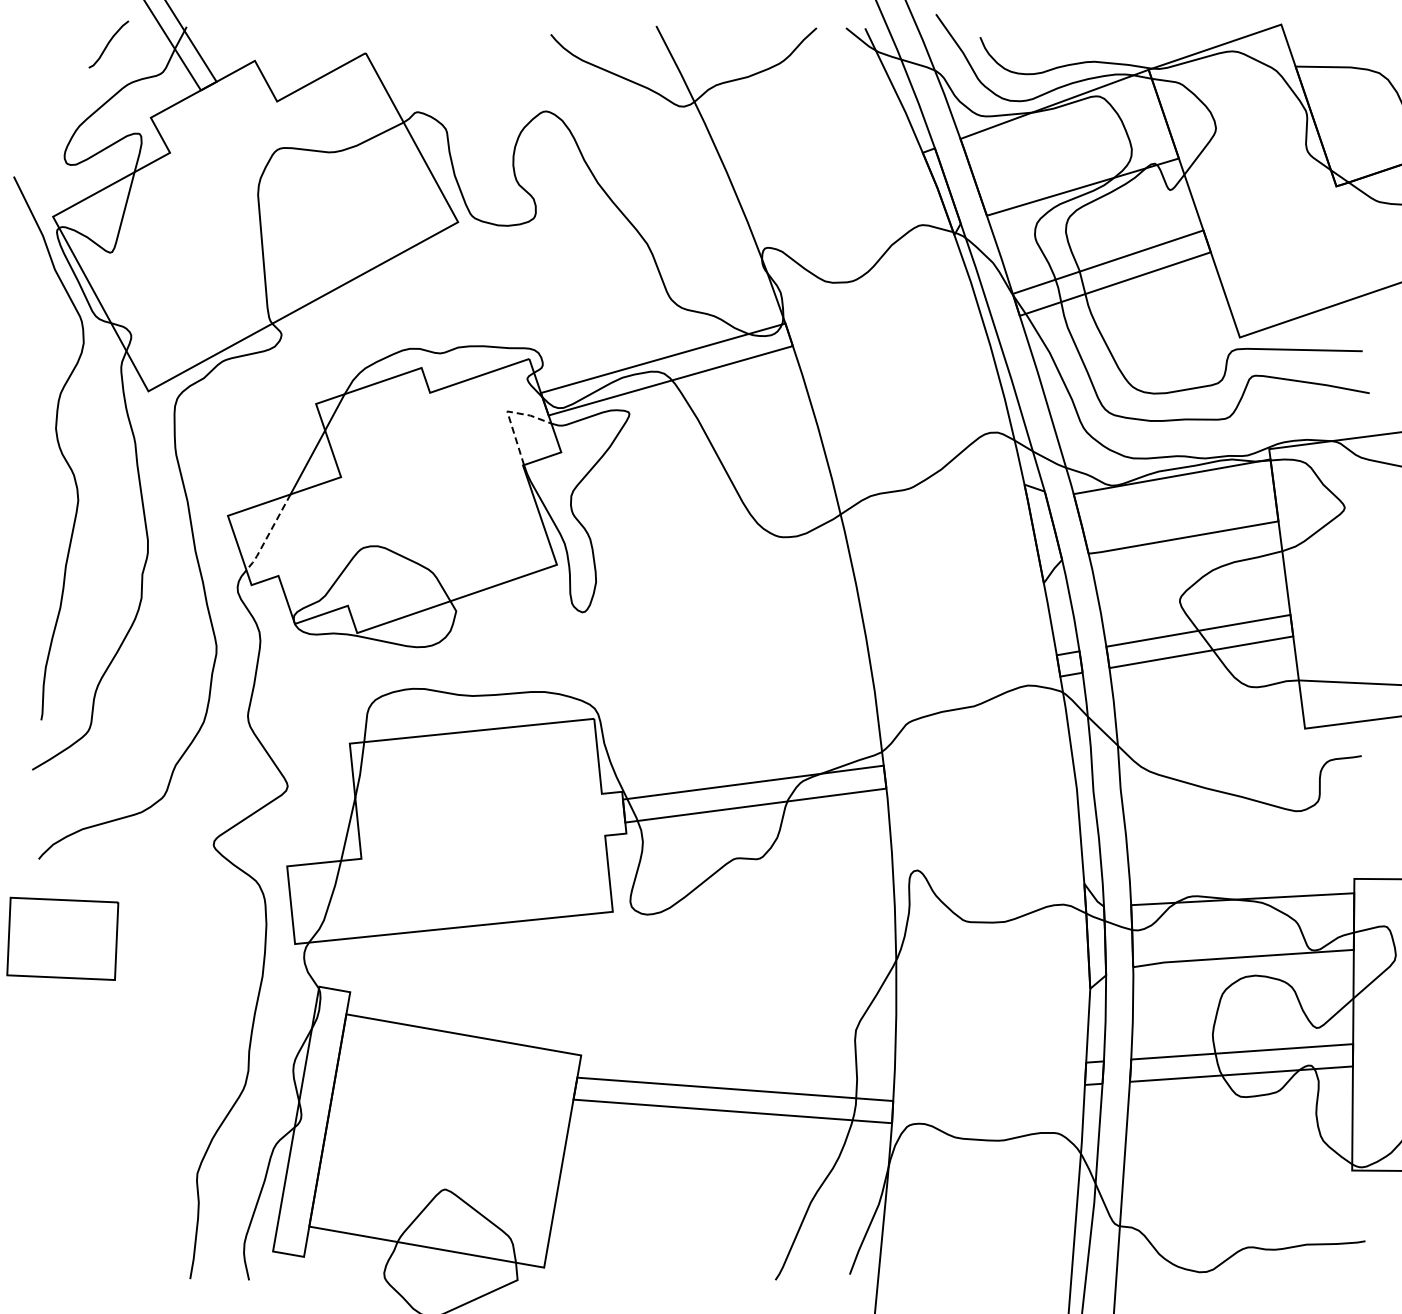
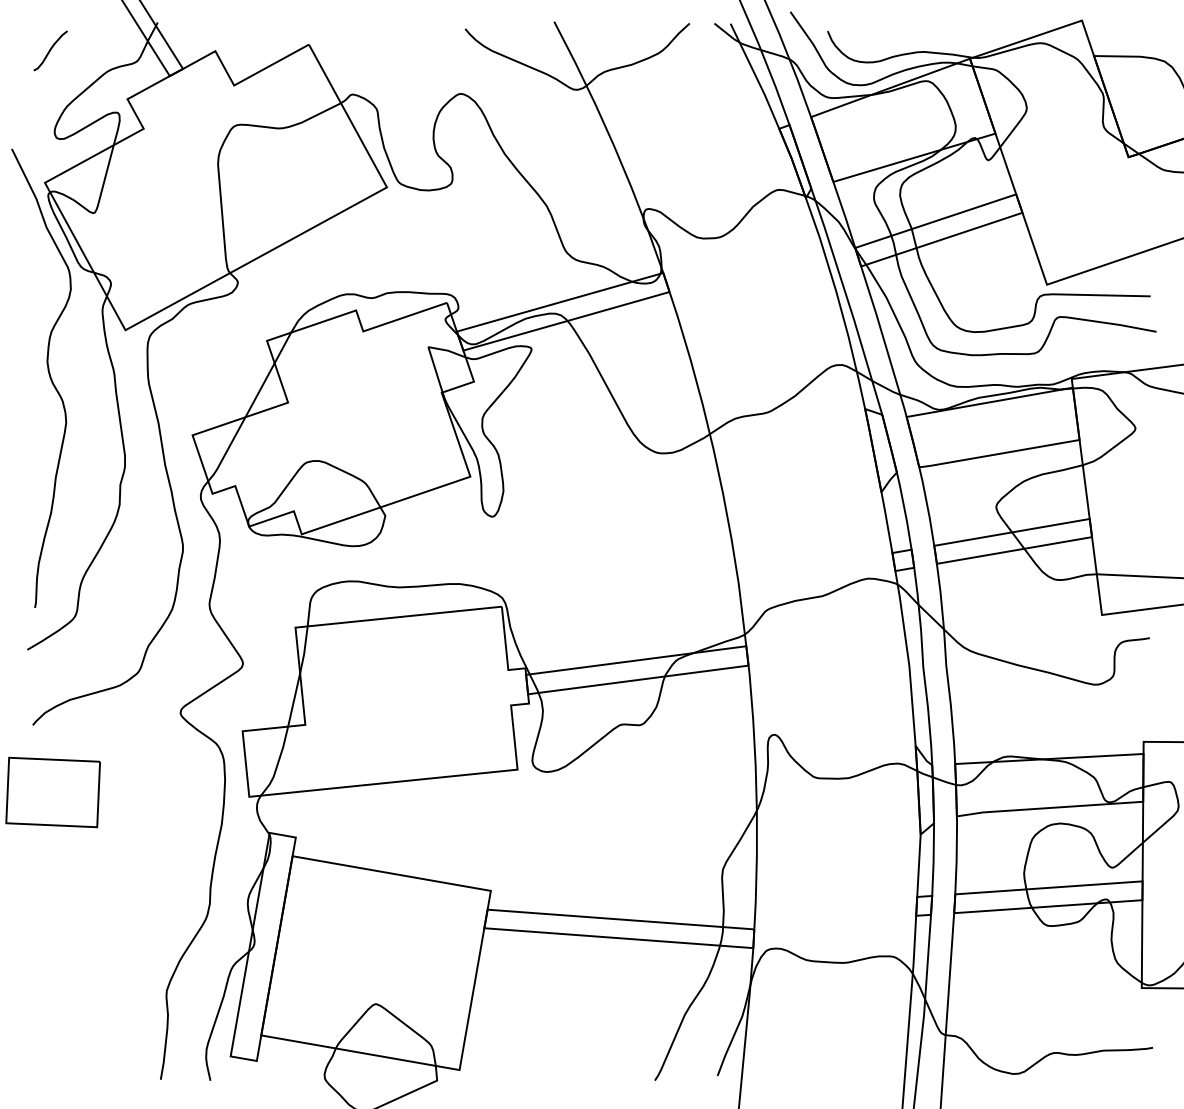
curve: (108, 44) -> (50, 50), moved
line: (508, 415) -> (429, 350), dashed -> solid
line: (268, 534) -> (226, 451), dashed -> solid

